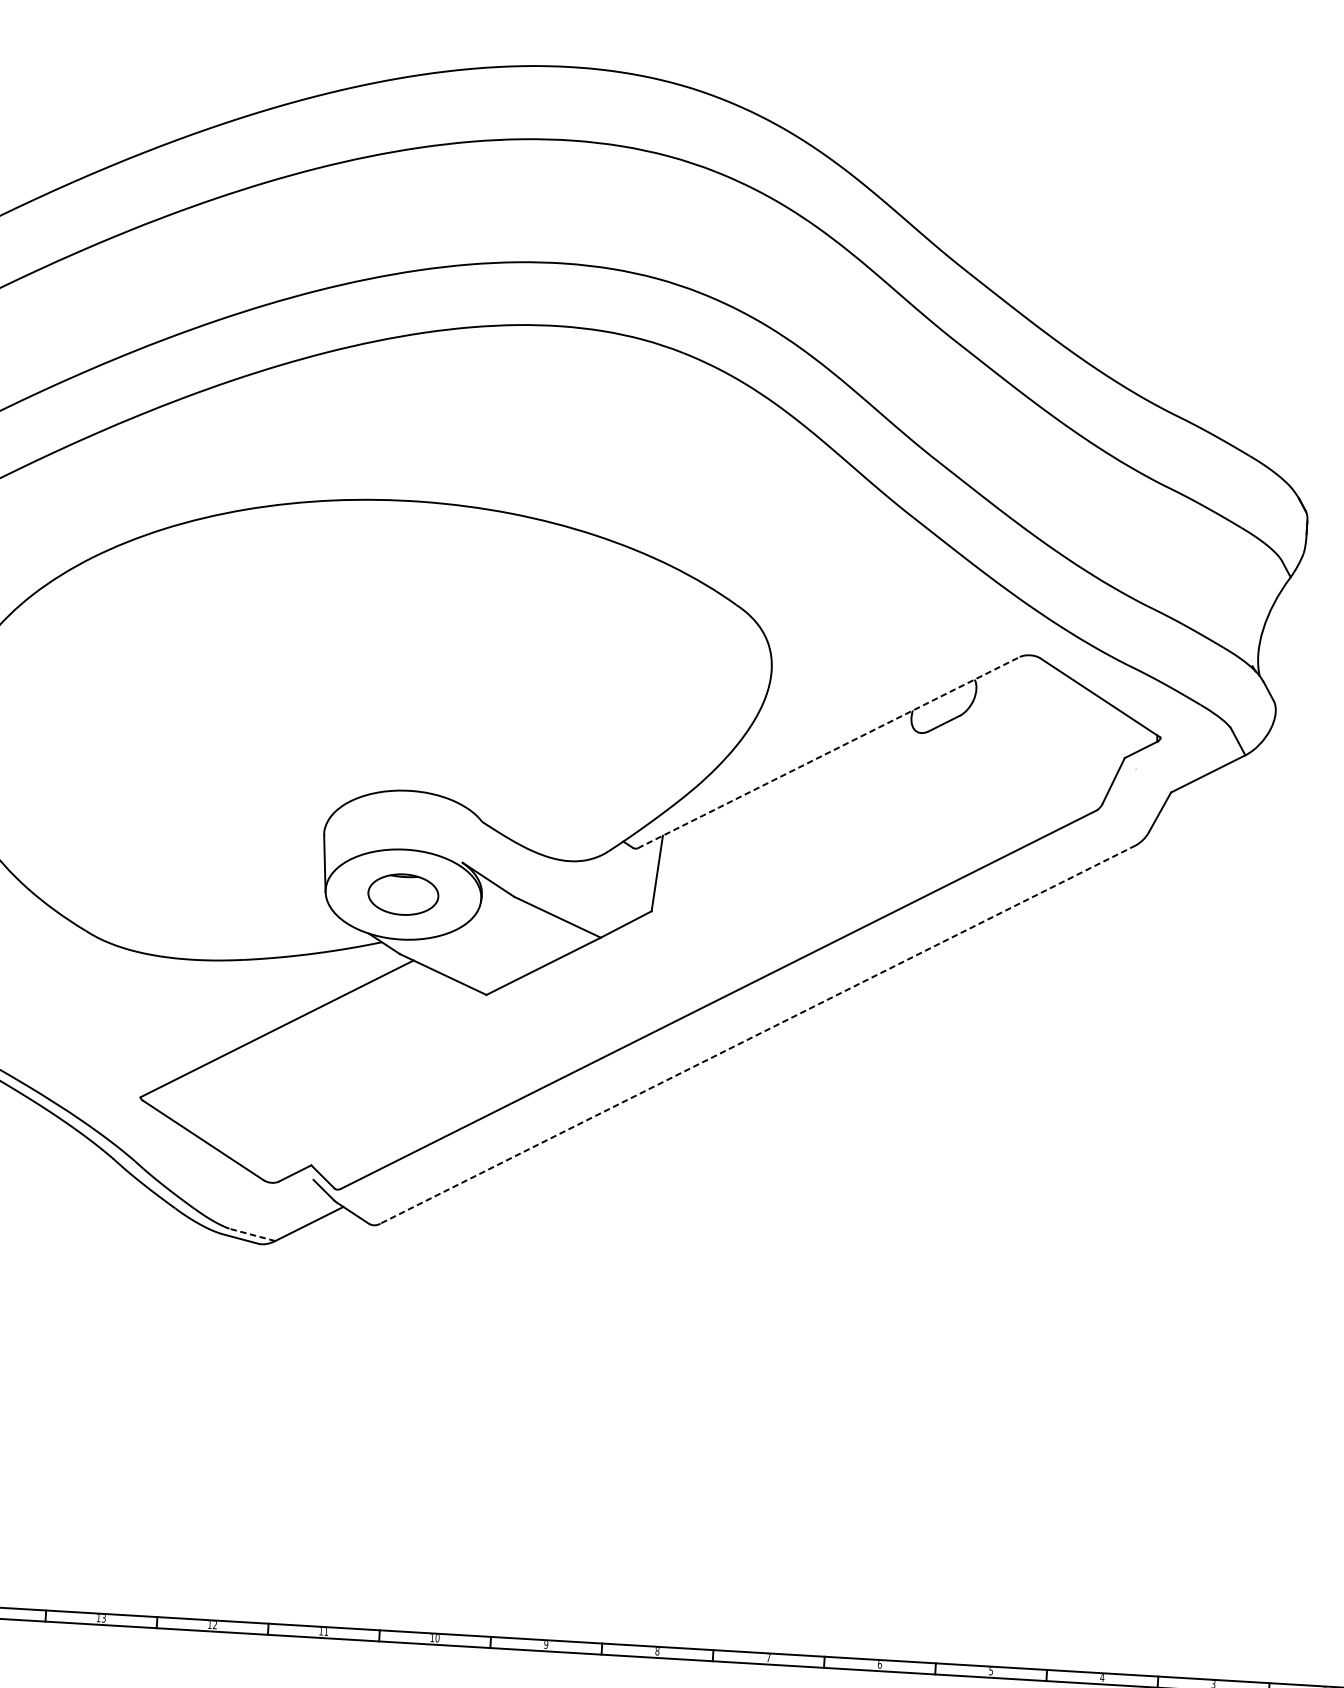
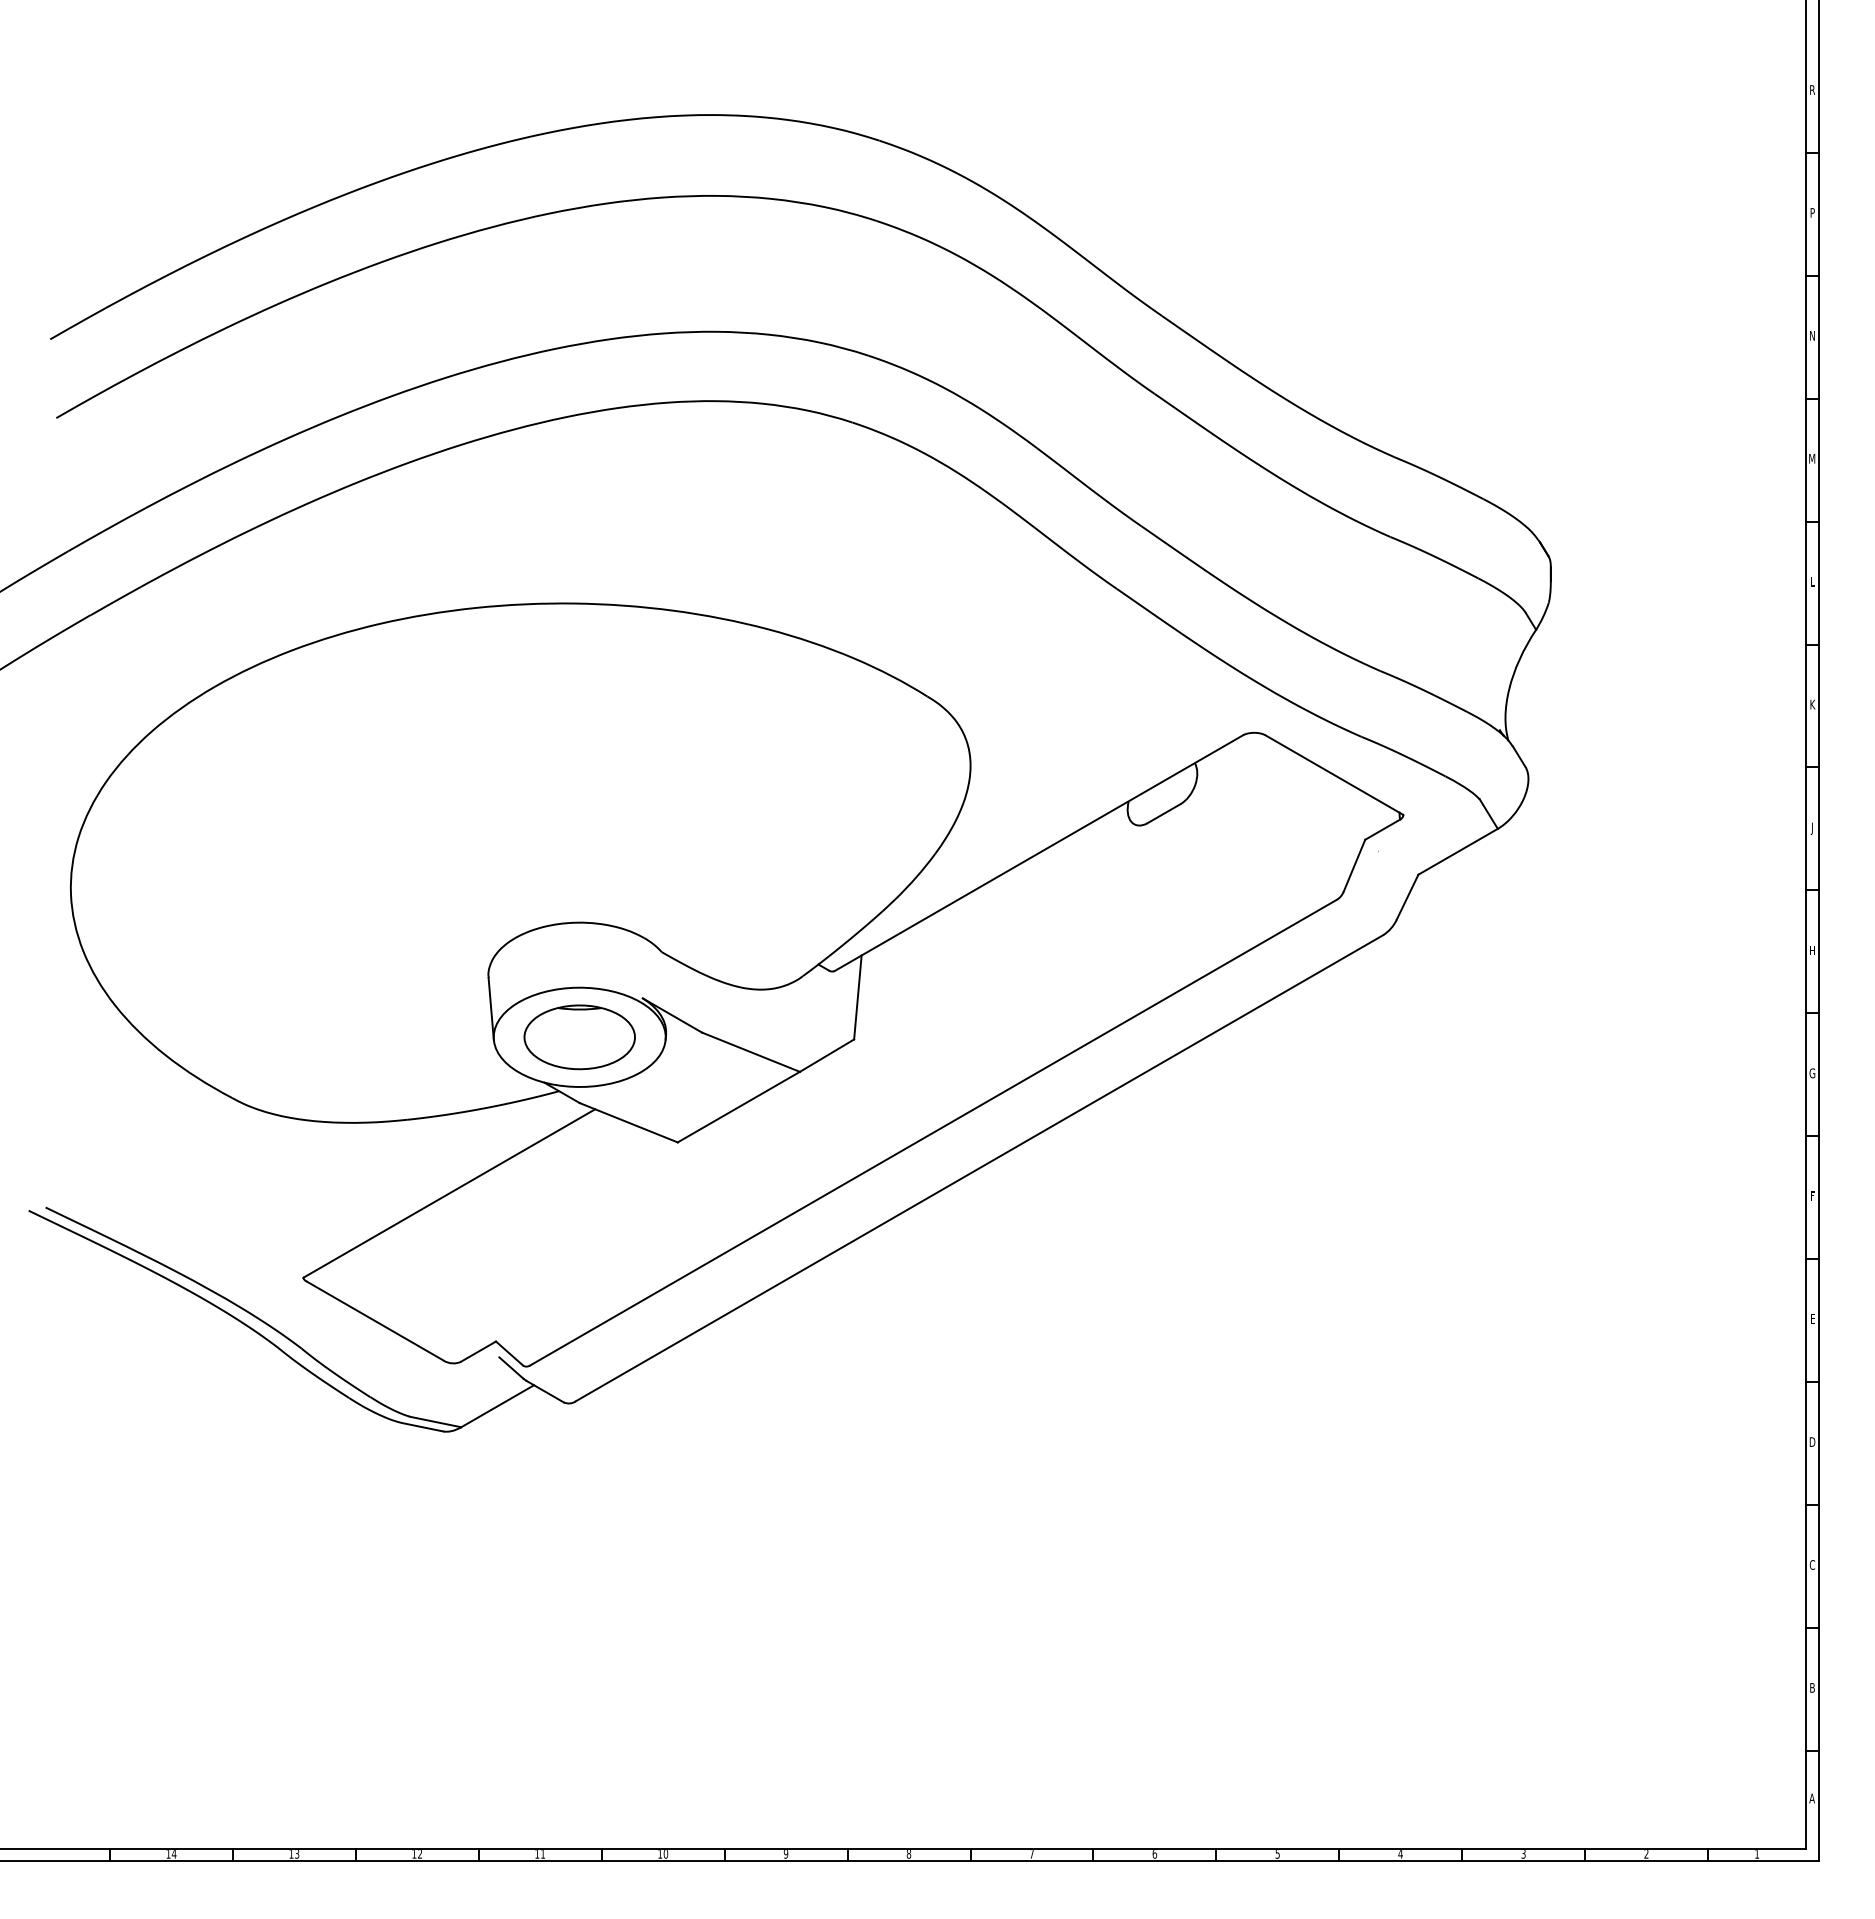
line: (828, 752) -> (1038, 853), dashed -> solid
part: (403, 894) -> (579, 1037), size x1.43
line: (758, 1034) -> (979, 1168), dashed -> solid
line: (252, 1234) -> (435, 1421), dashed -> solid

